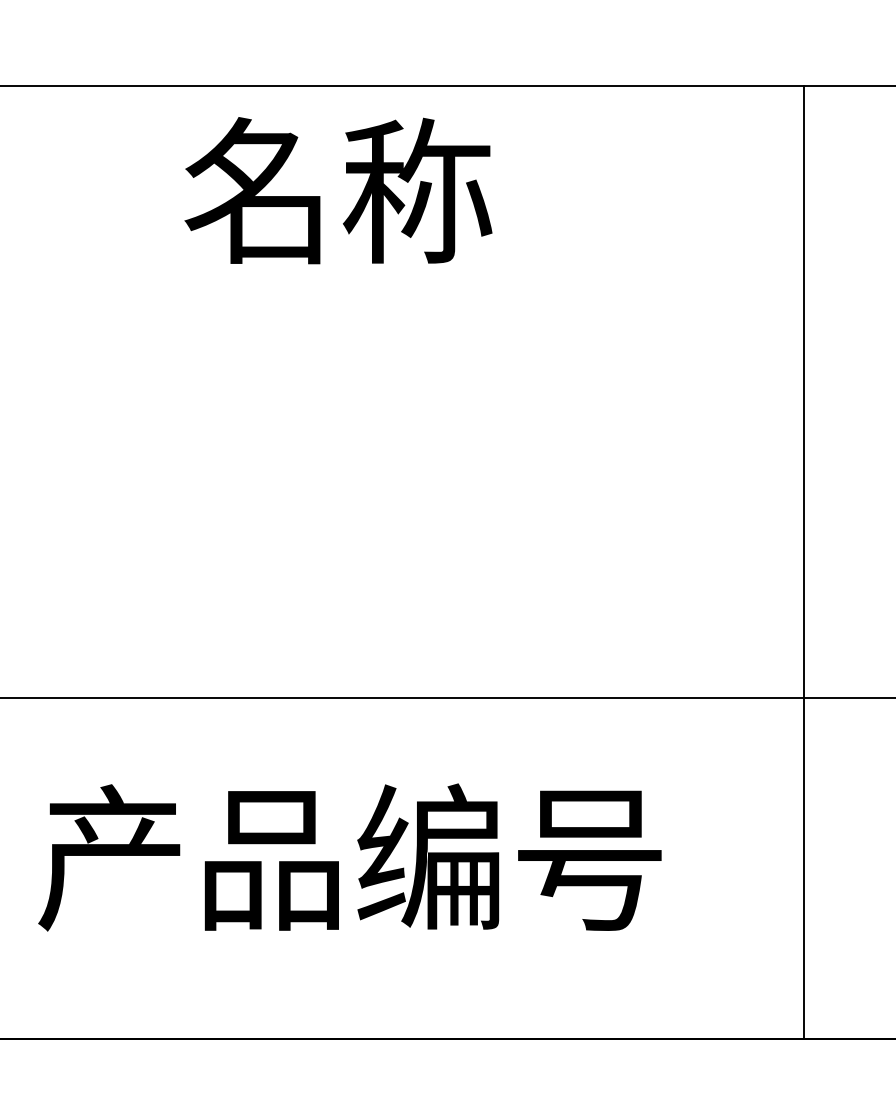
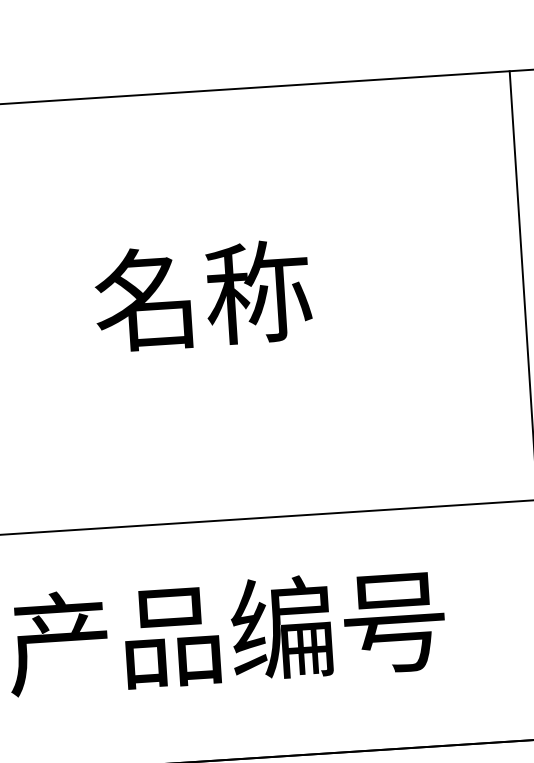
text: (338, 190) -> (203, 295), moved

